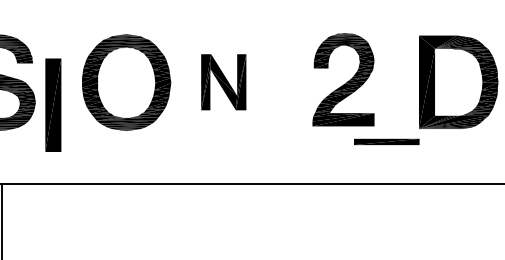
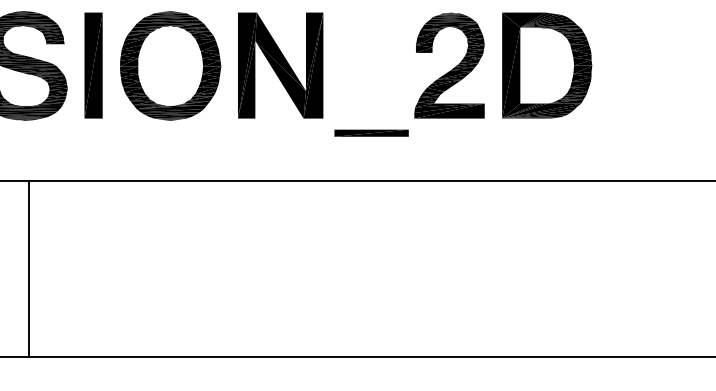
part: (343, 79) -> (449, 65), moved
part: (223, 82) -> (280, 65), size x1.67
part: (53, 105) -> (93, 65), moved
part: (386, 141) -> (371, 132), moved

